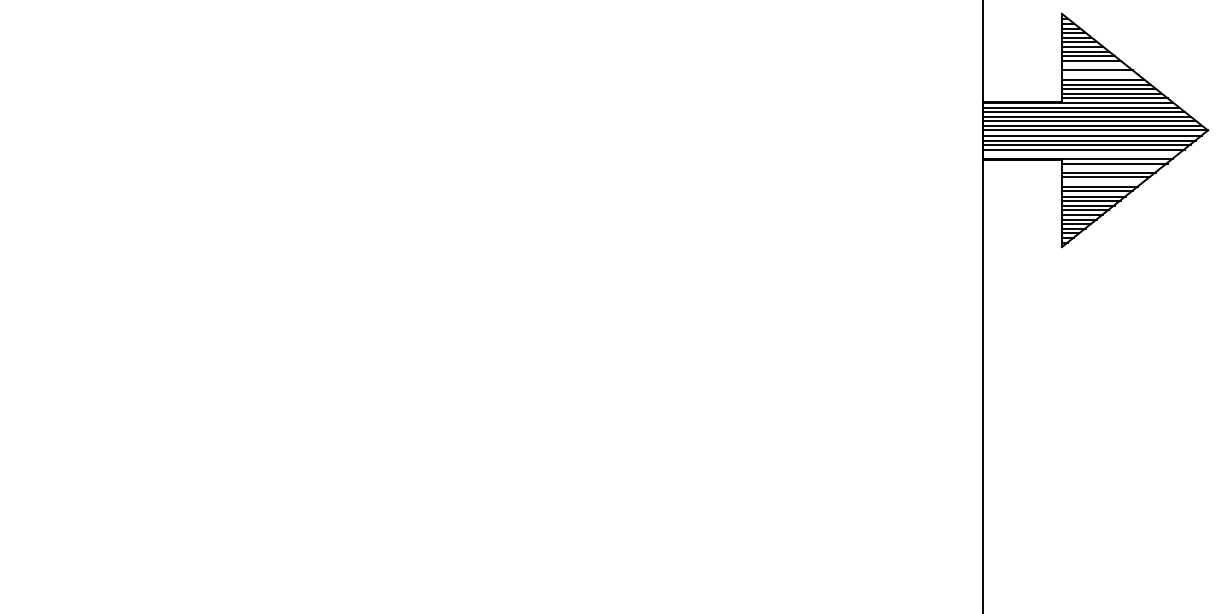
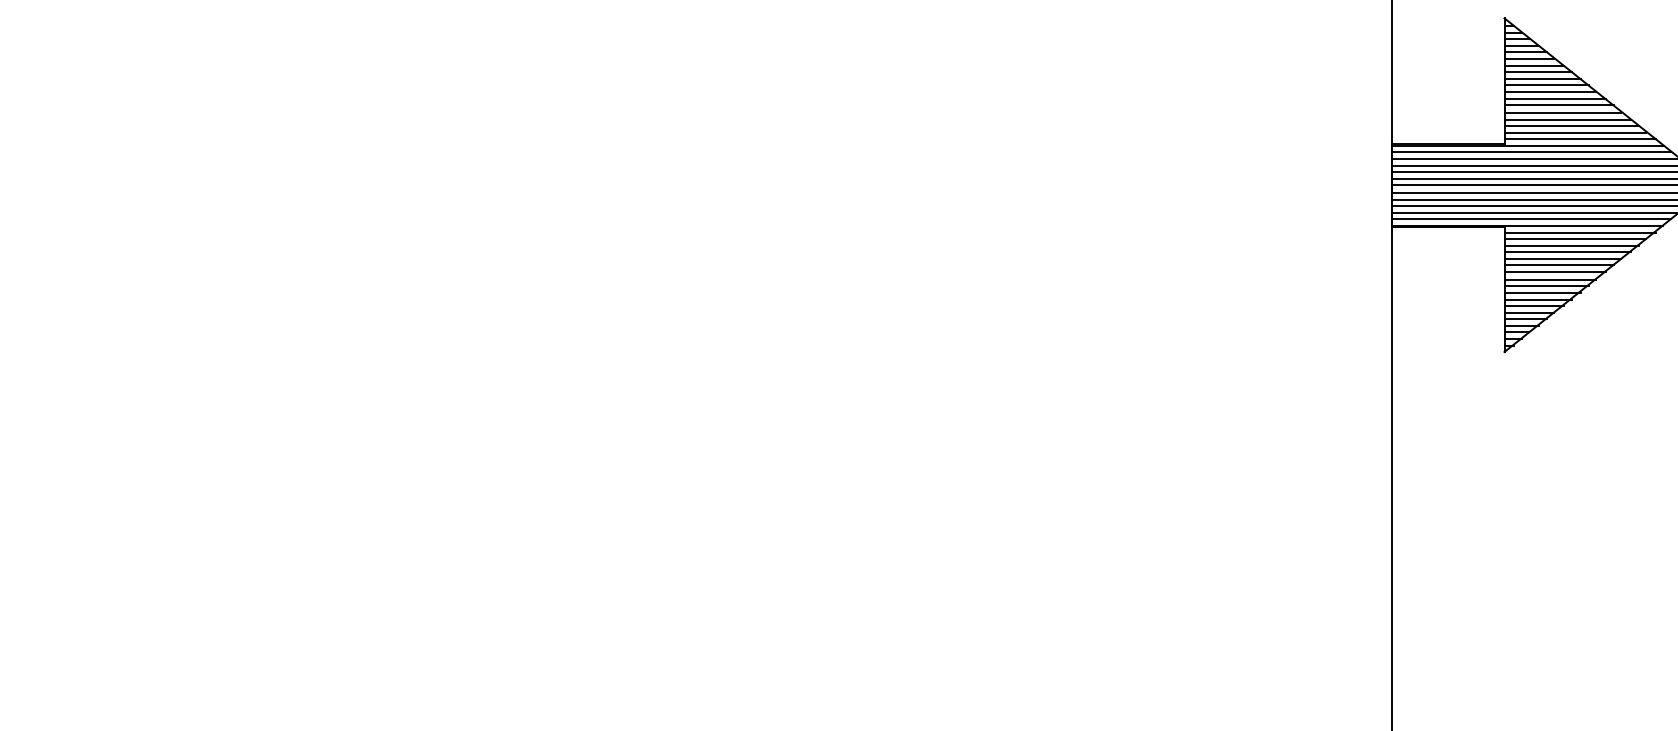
line: (1093, 65) -> (1549, 92), added
line: (1099, 74) -> (1558, 105), added
line: (1080, 154) -> (1531, 219), added
line: (1111, 168) -> (1575, 239), added
line: (1102, 181) -> (1562, 258), added

